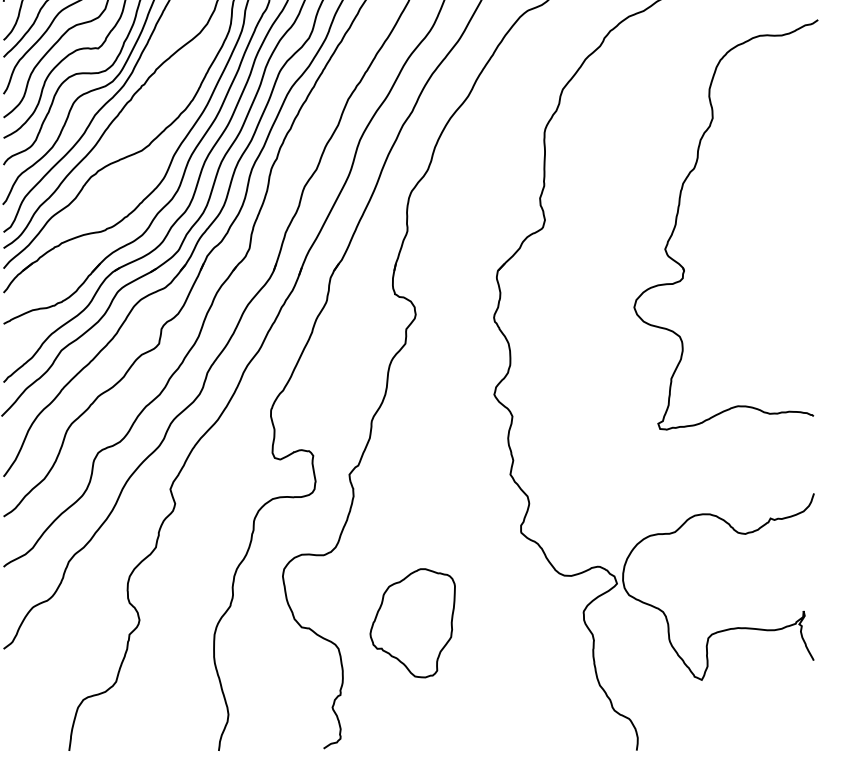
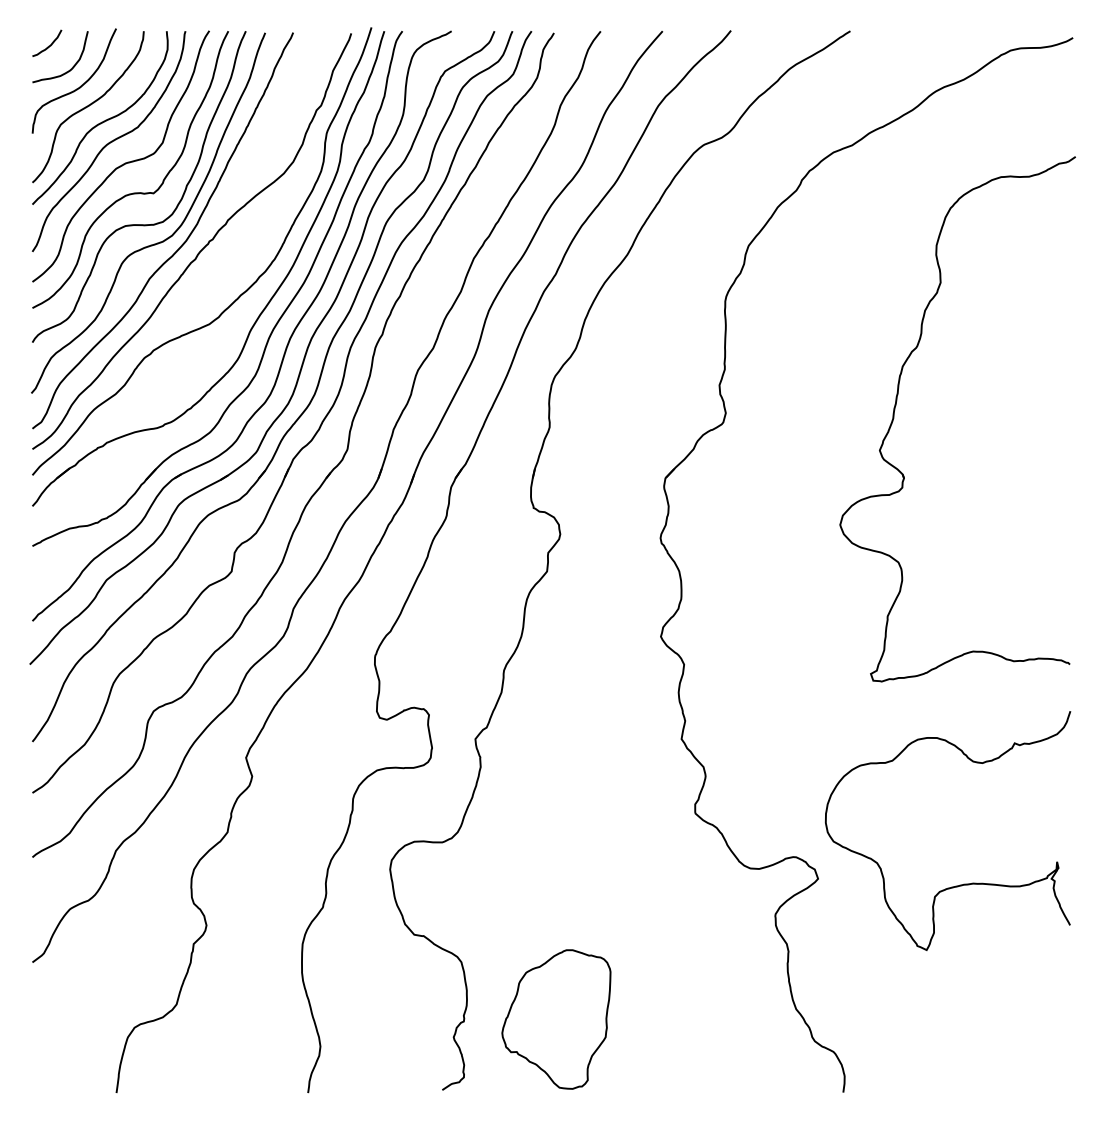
part: (412, 623) -> (556, 1019), moved
curve: (728, 628) -> (960, 884), moved

